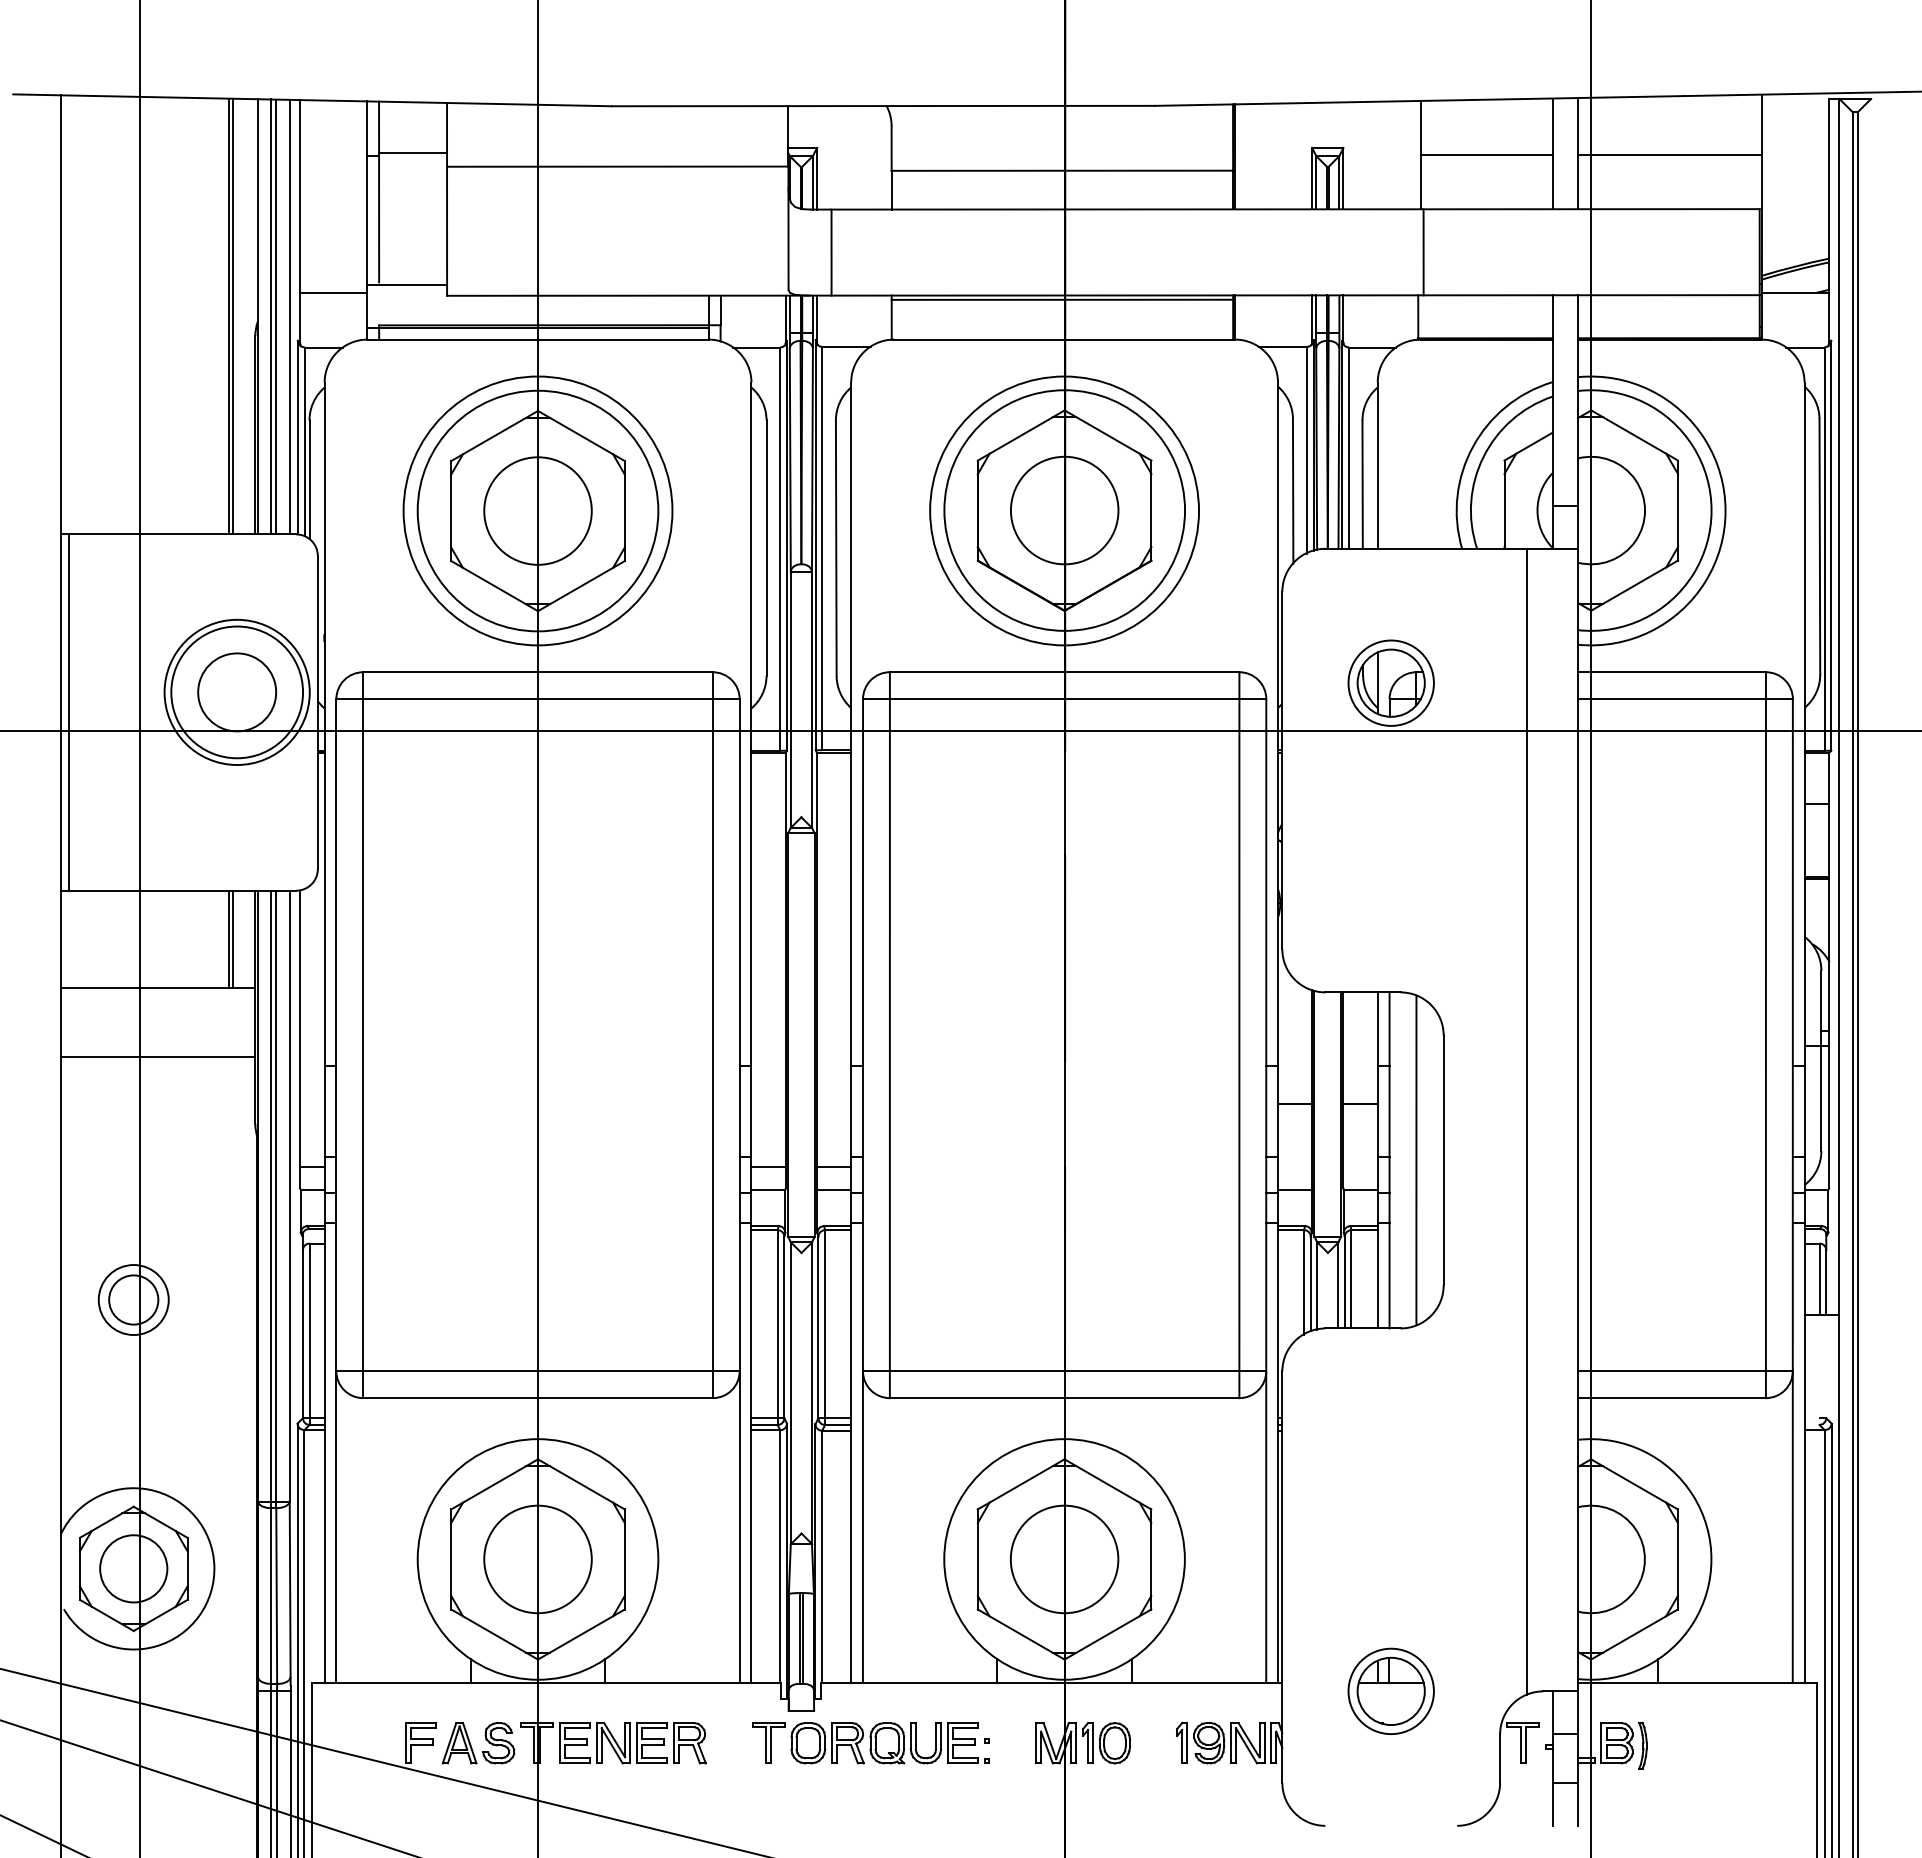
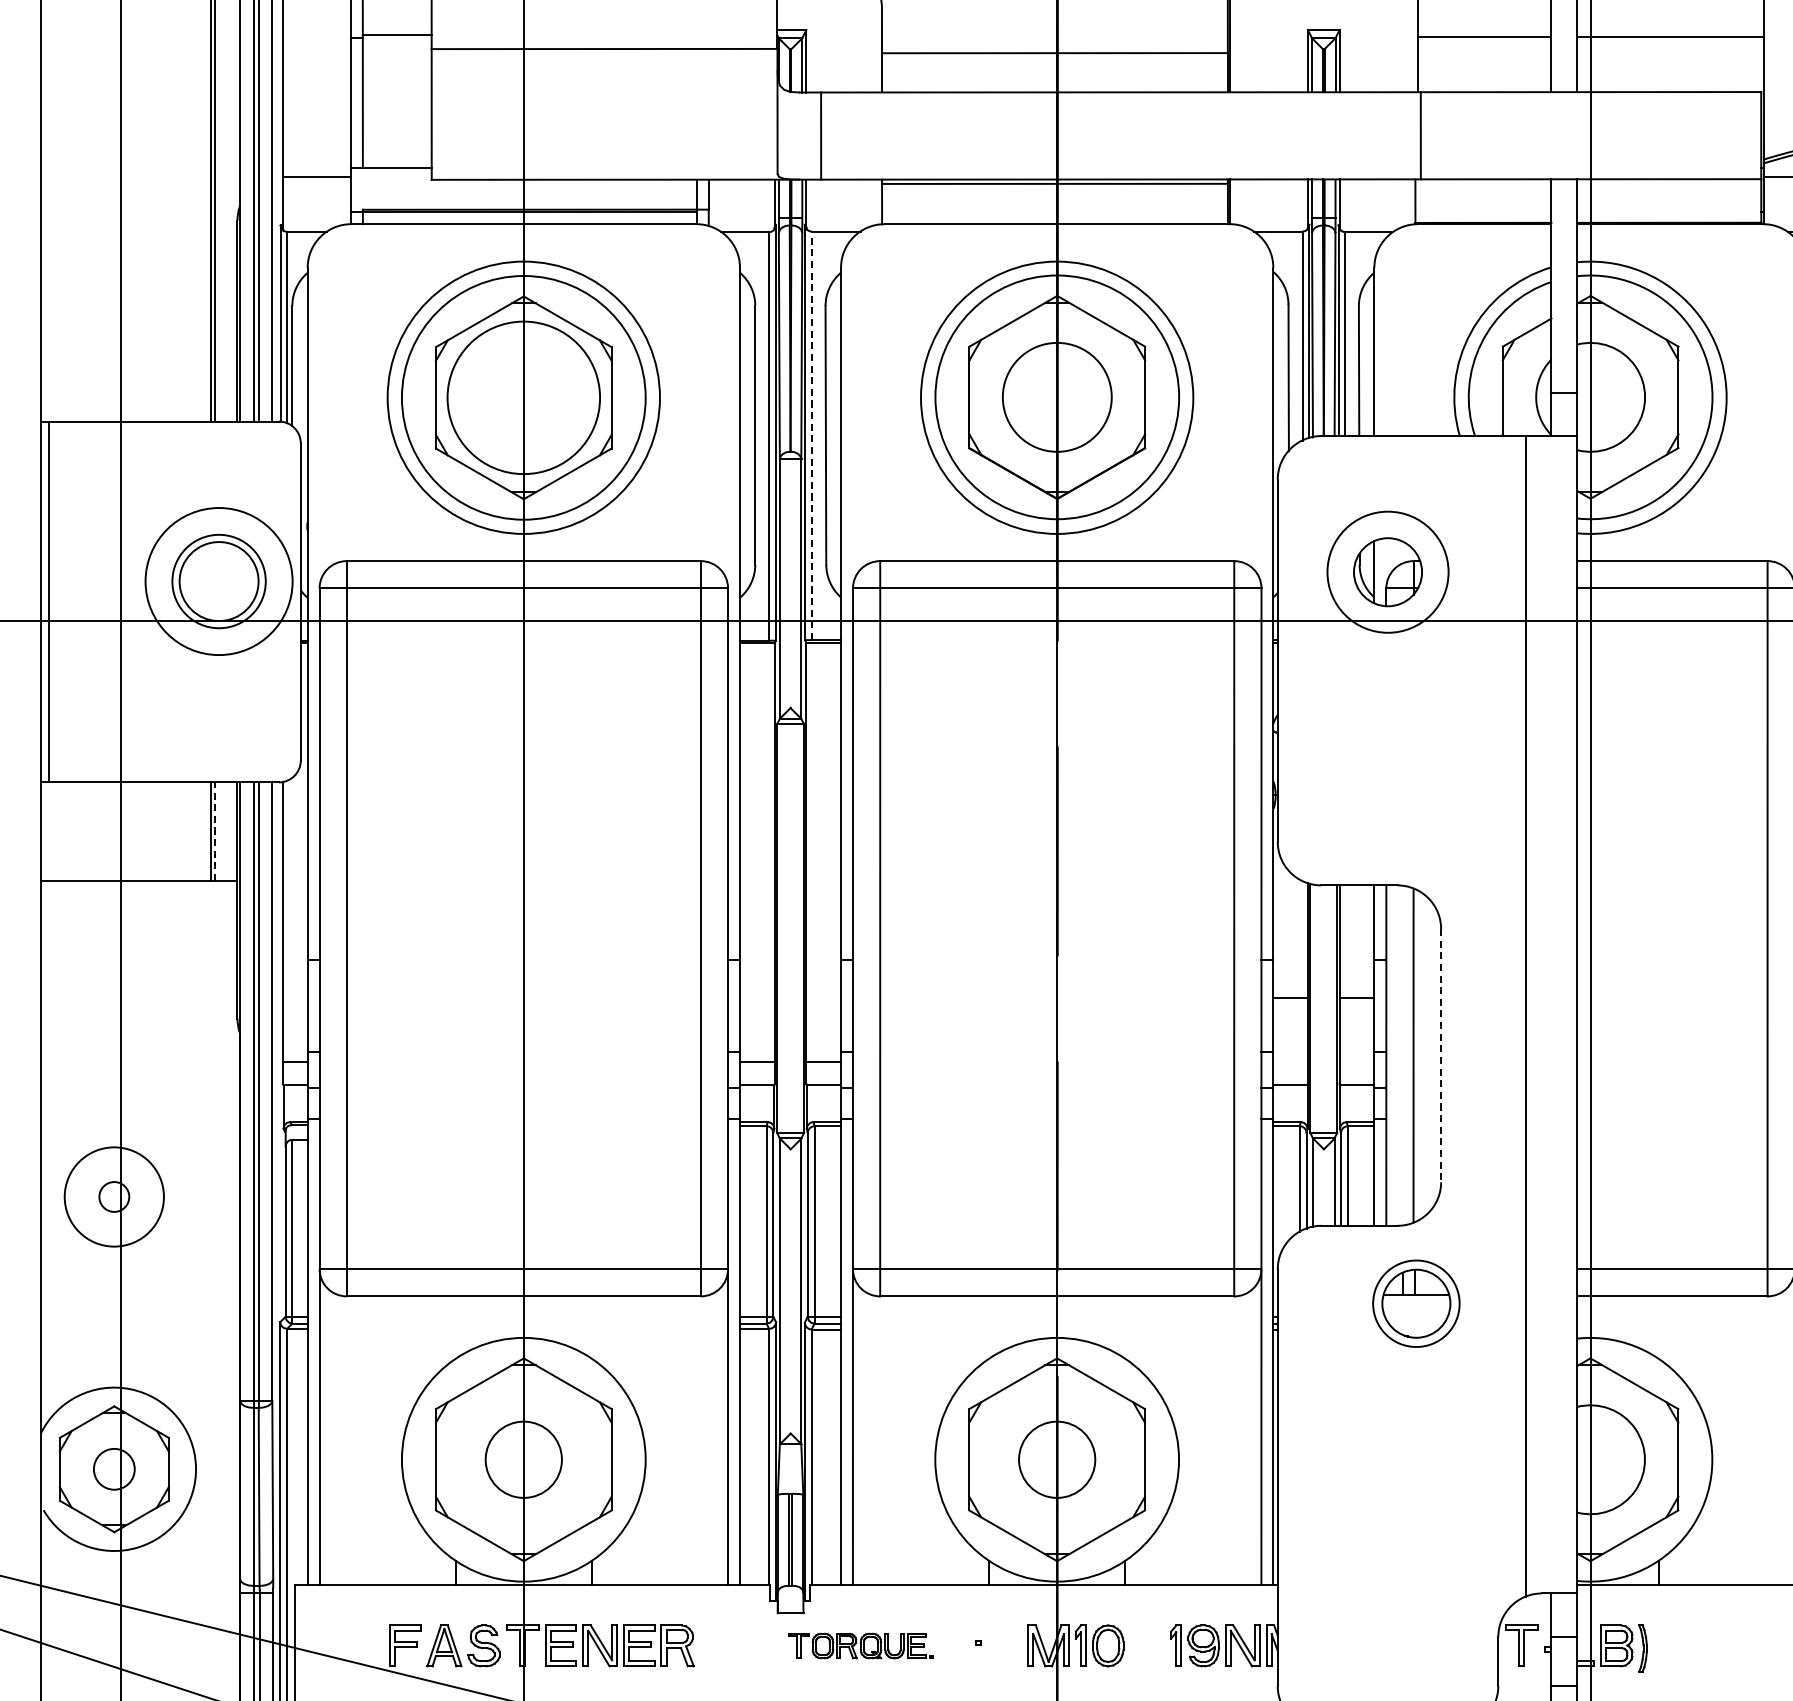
circle: (537, 510) -> (523, 397), size x1.4
line: (822, 548) -> (811, 435), solid -> dashed
circle: (1390, 682) -> (1387, 571), size x1.4
circle: (237, 692) -> (219, 581), size x0.7
line: (233, 939) -> (215, 831), solid -> dashed
line: (158, 1056) -> (139, 950), removed
line: (1443, 1160) -> (1440, 1055), solid -> dashed
circle: (133, 1299) -> (114, 1196), size x0.6
circle: (133, 1300) -> (114, 1197), size x1.4
circle: (537, 1559) -> (523, 1459), size x0.7
circle: (1064, 1559) -> (1057, 1459), size x0.7
circle: (133, 1568) -> (114, 1468), size x0.6
part: (1390, 1690) -> (1415, 1302), moved
part: (870, 1743) -> (860, 1646), size x0.6

